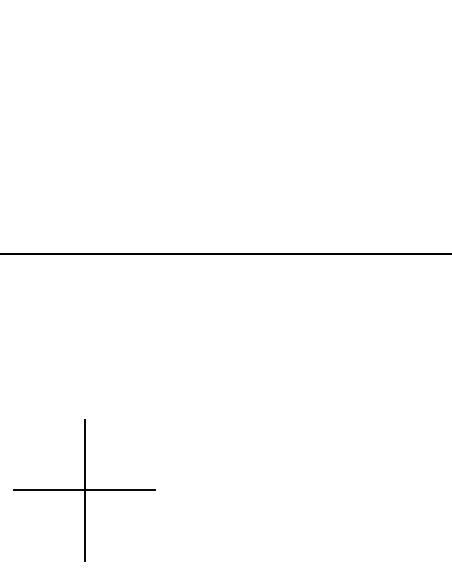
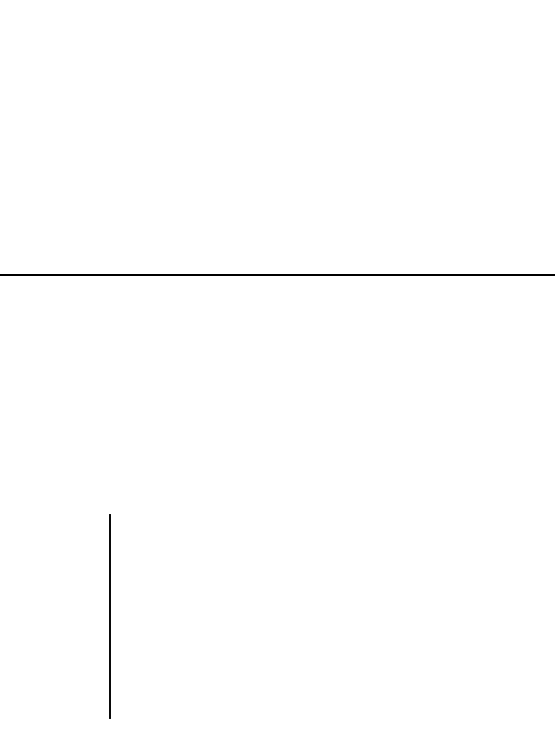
line: (84, 490) -> (109, 616), removed

